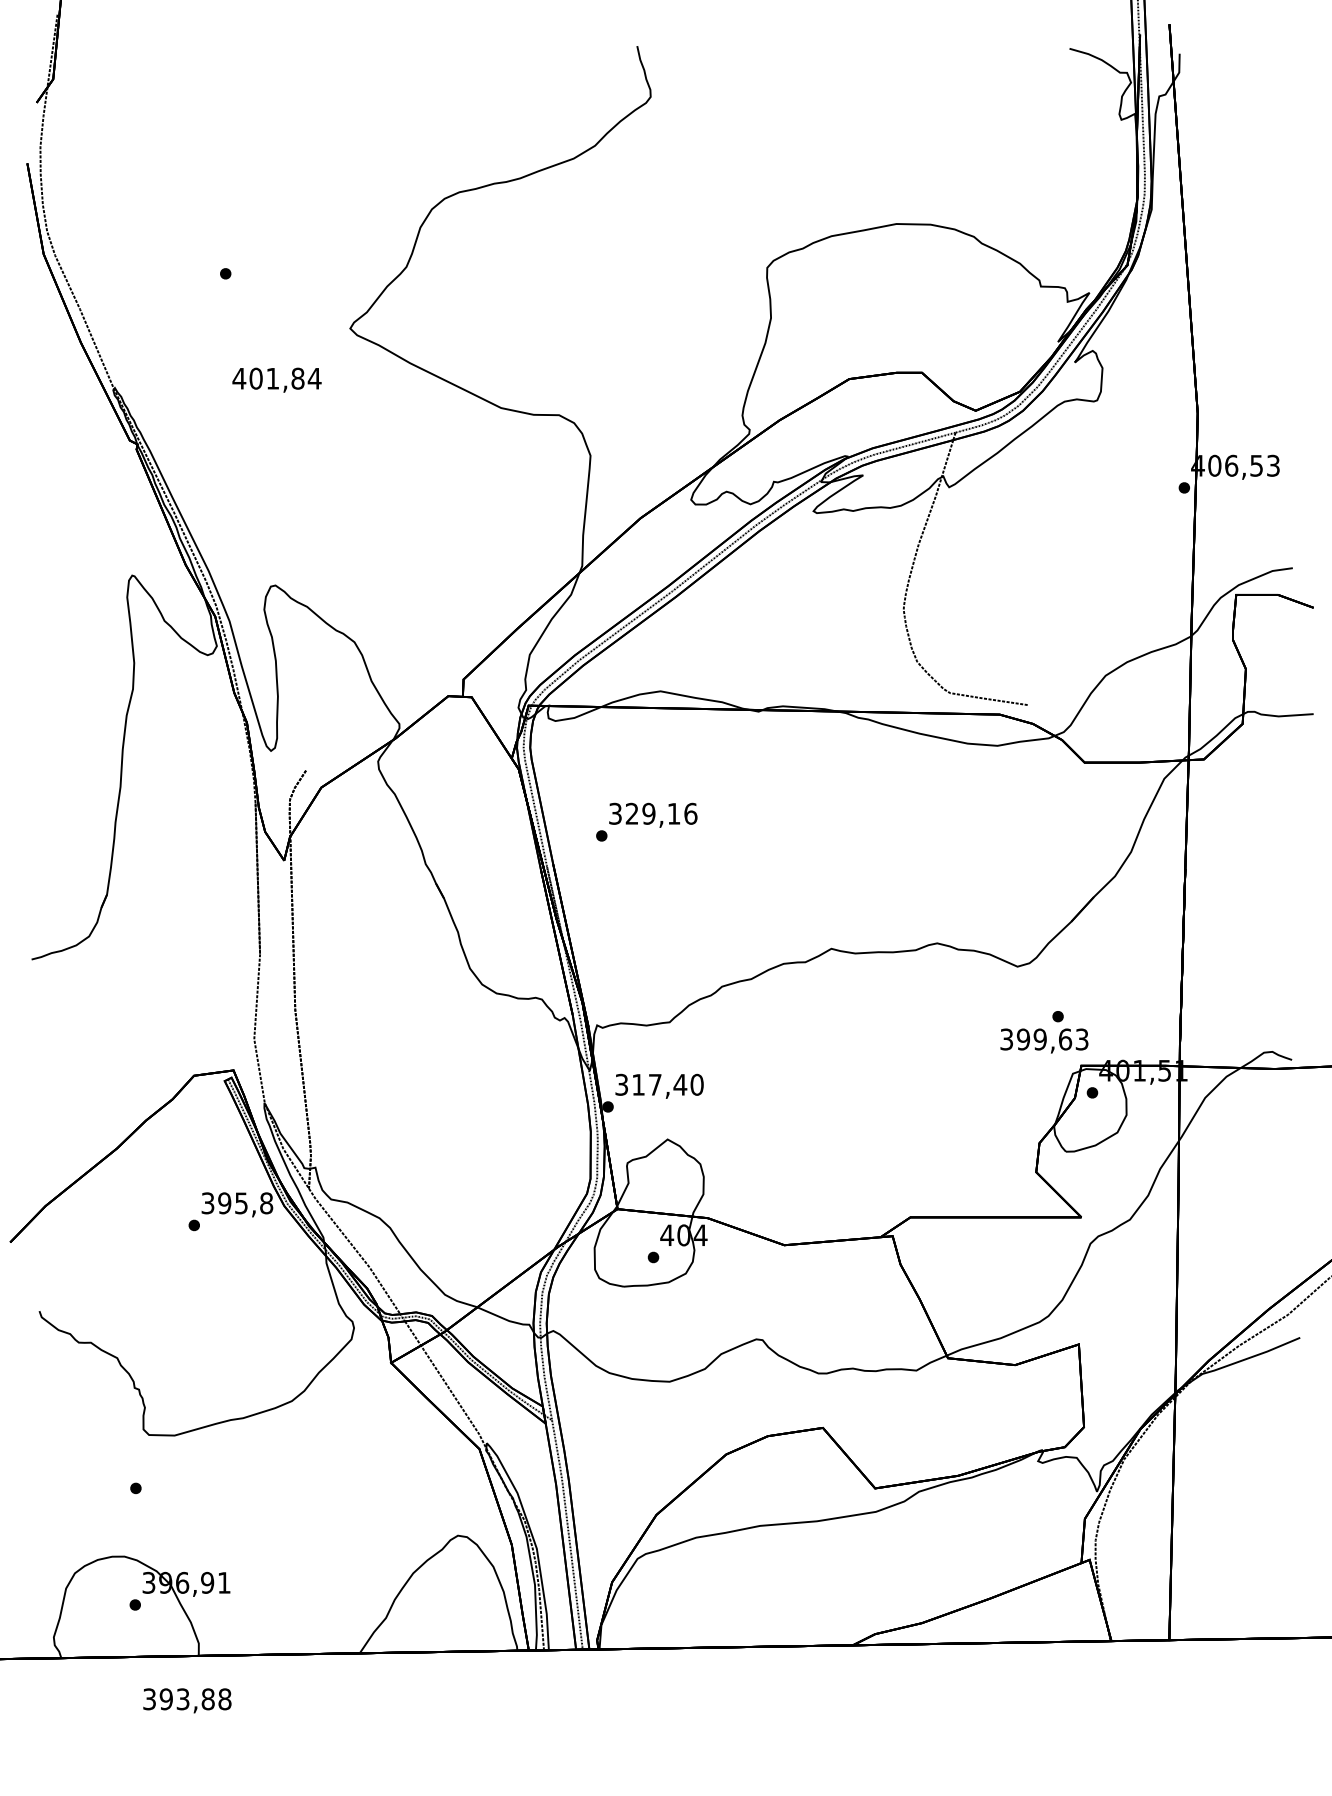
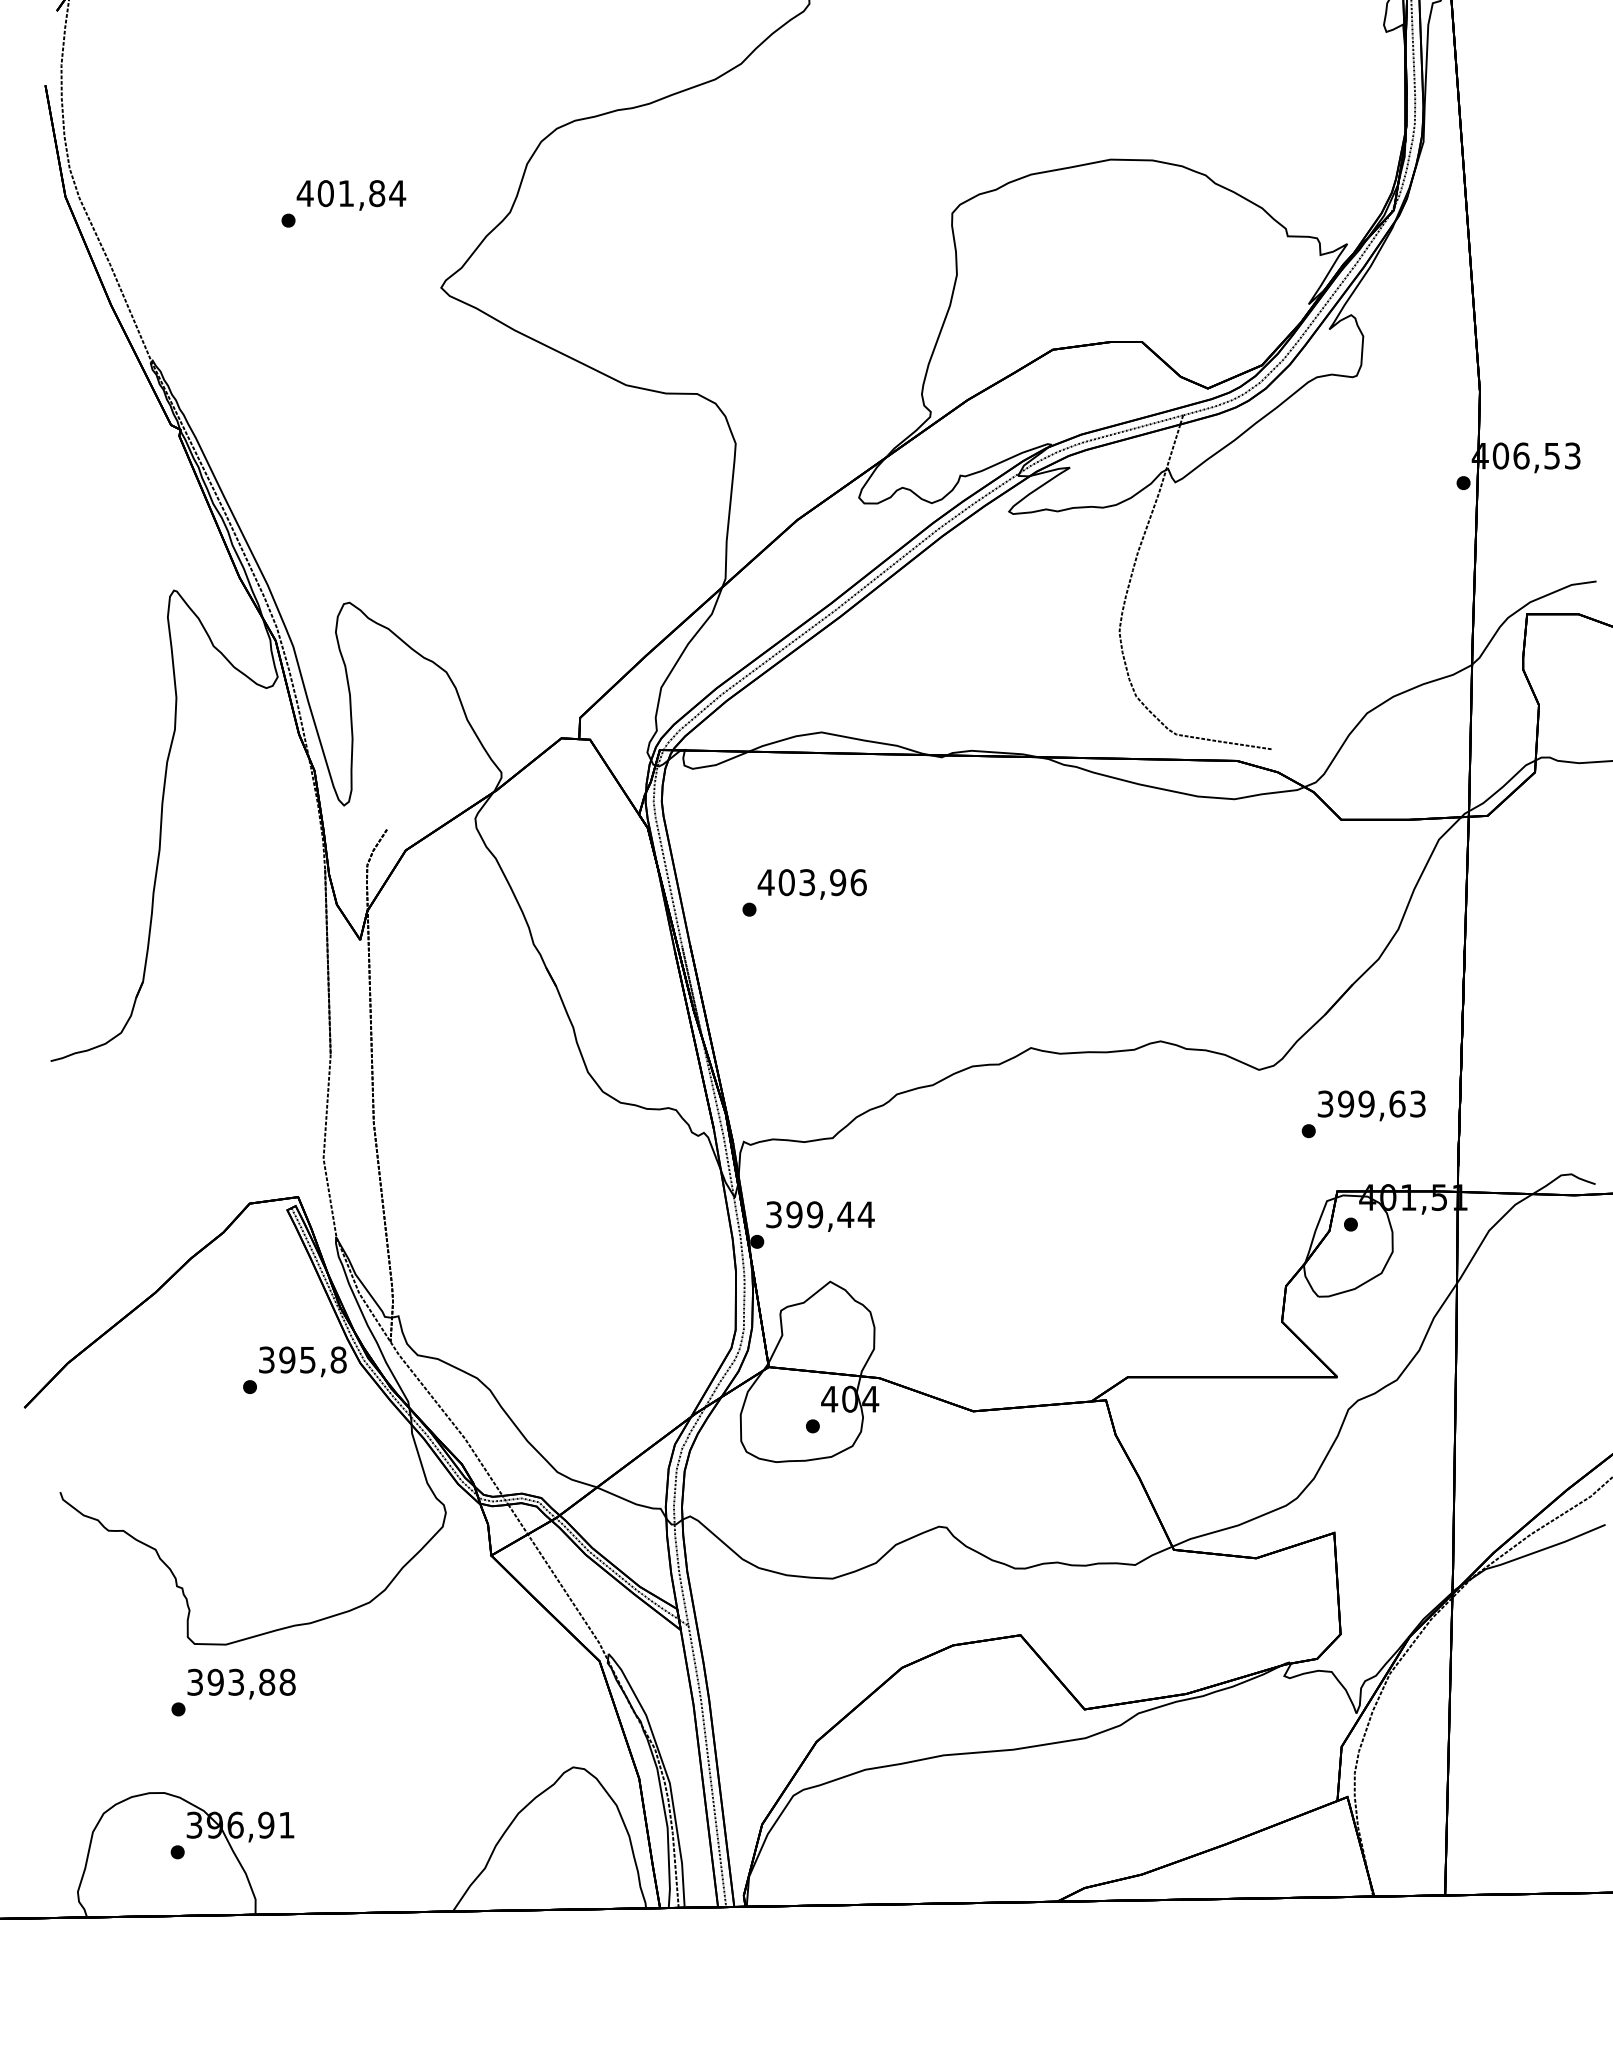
text: (276, 379) -> (350, 194), moved
text: (644, 813) -> (801, 882), 329,16 -> 403,96
text: (1044, 1040) -> (1371, 1105), moved
text: (668, 1084) -> (831, 1214), 317,40 -> 399,44
text: (187, 1700) -> (241, 1683), moved

